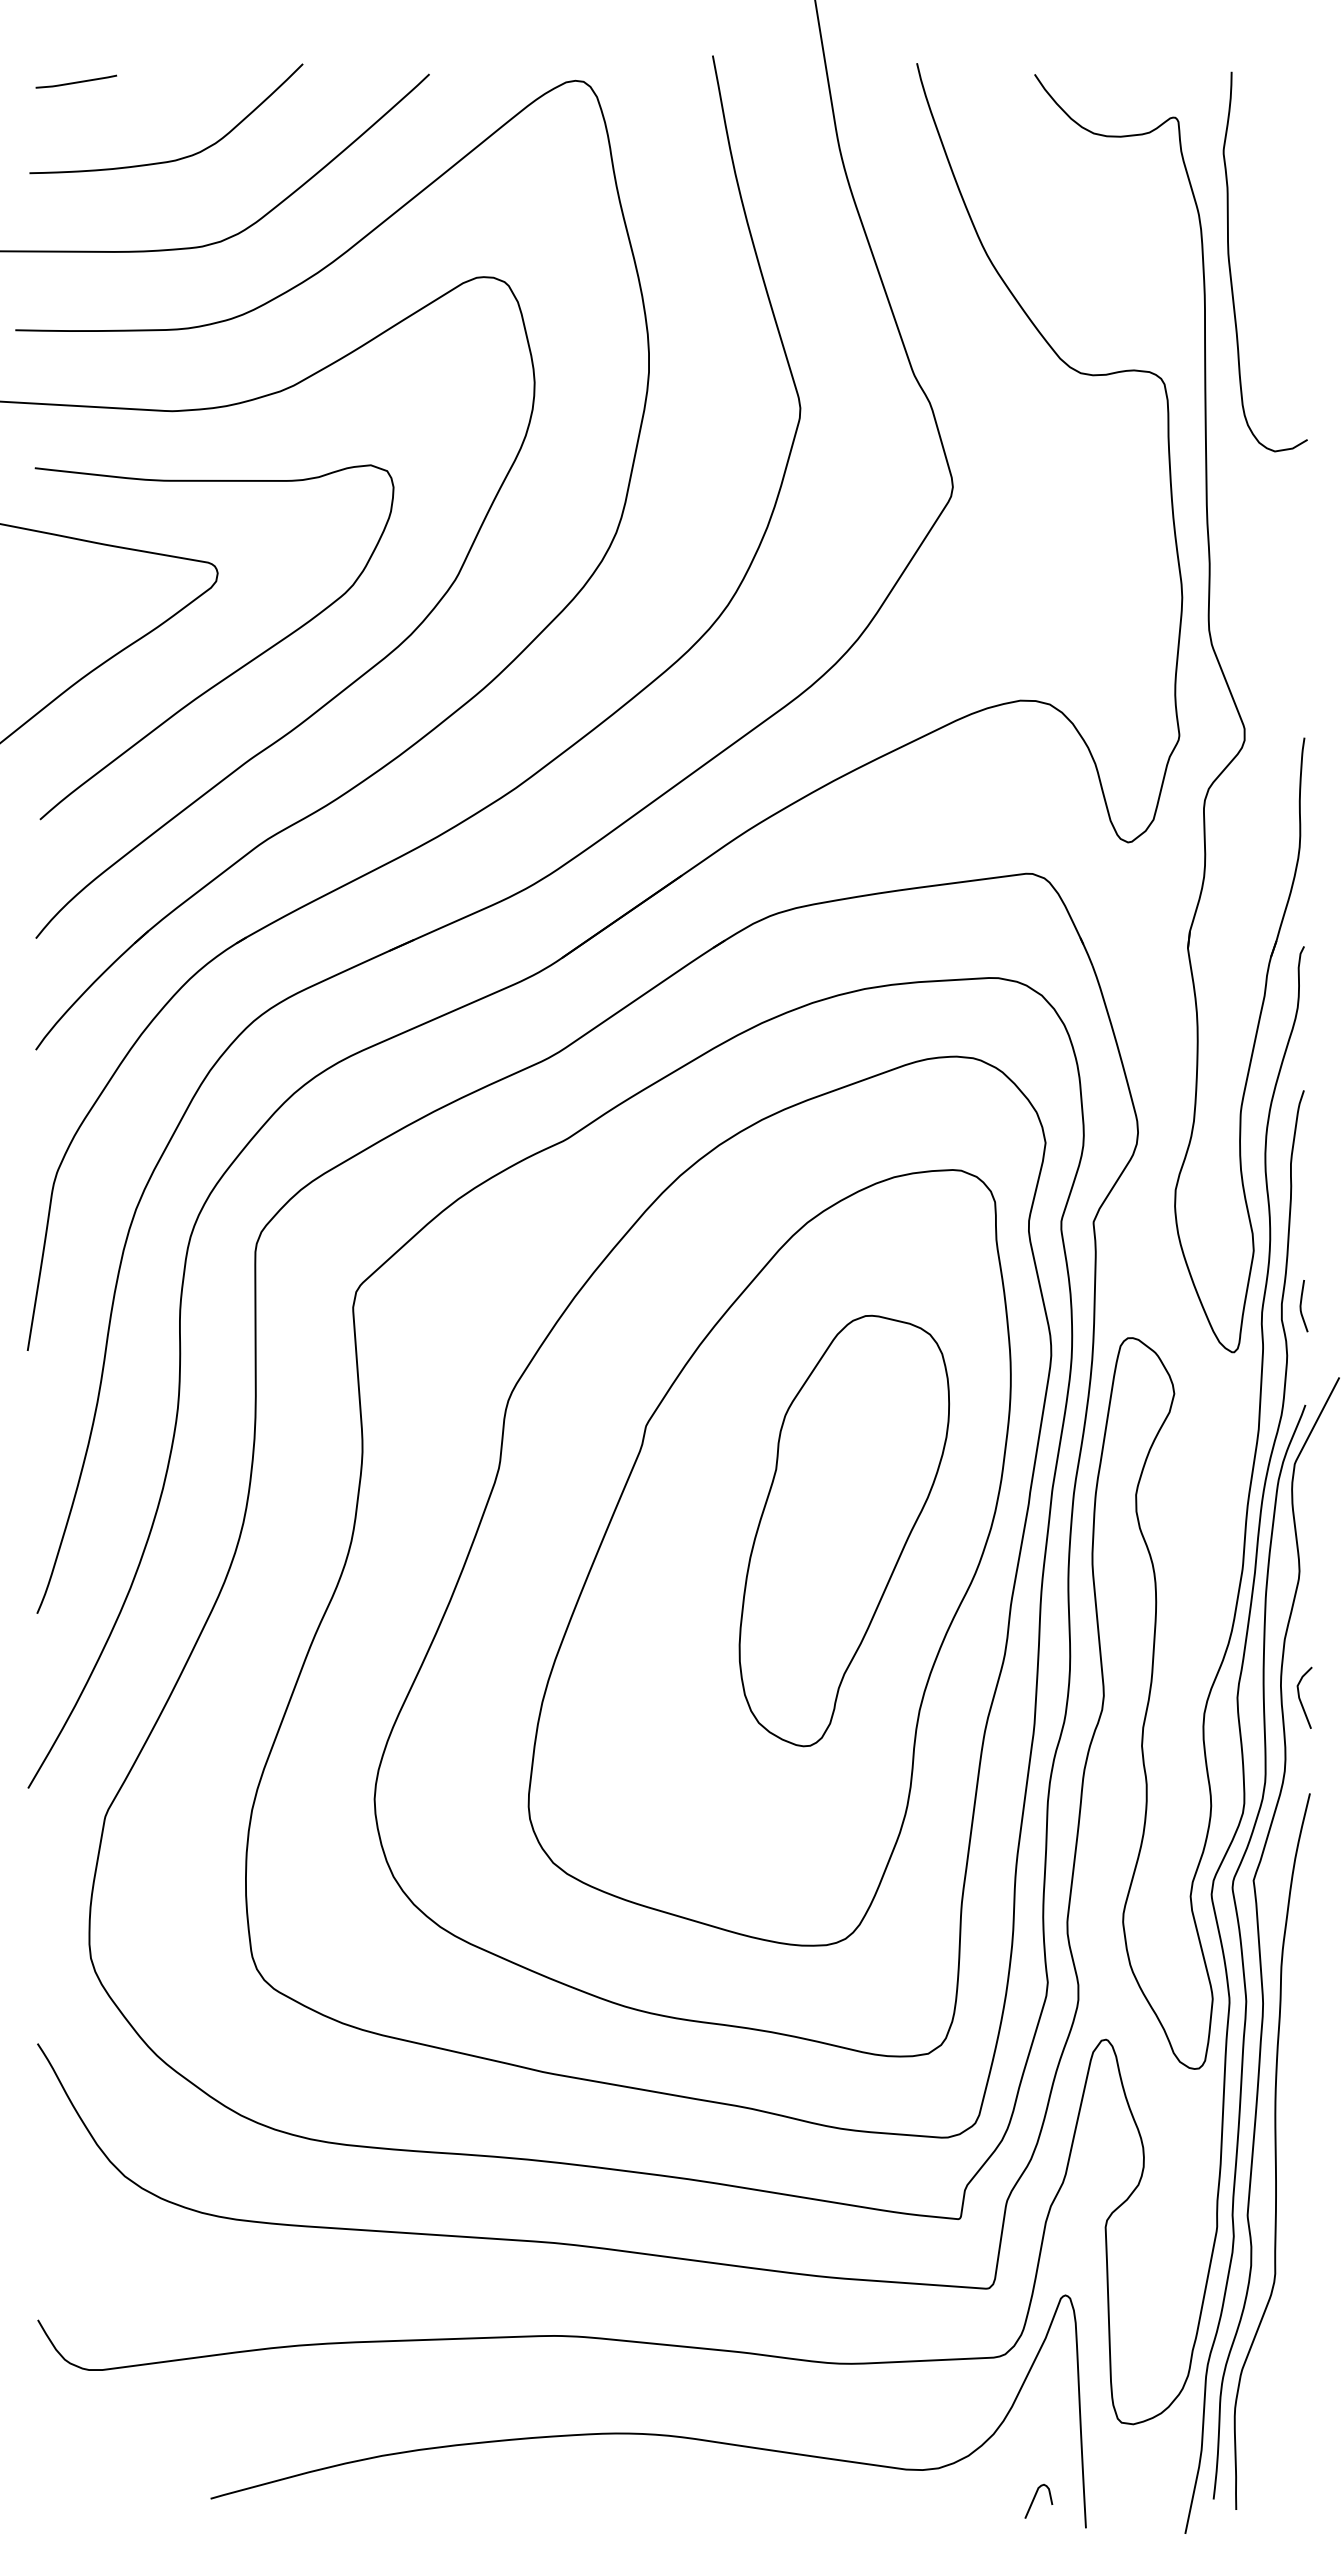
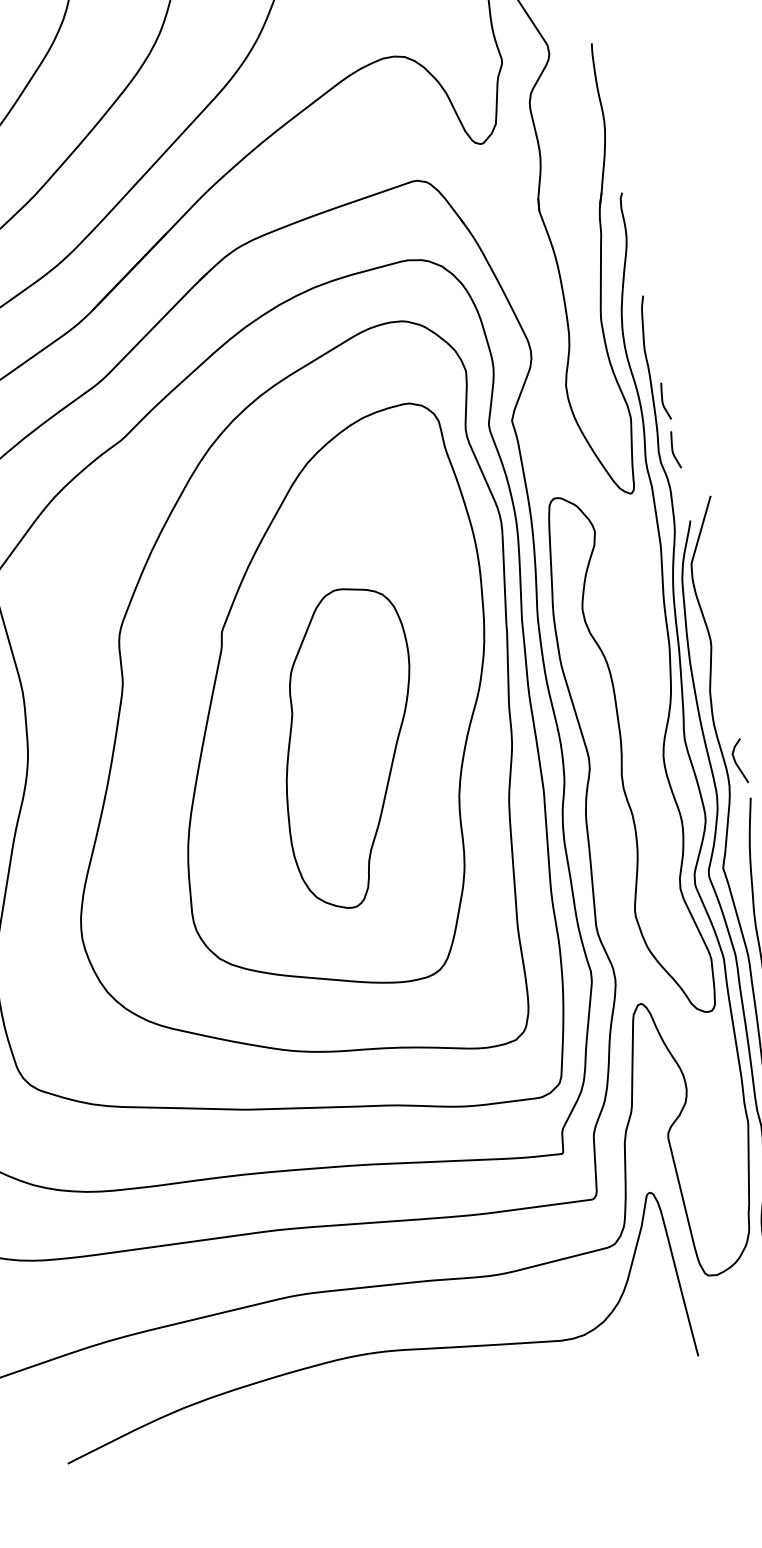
curve: (1301, 1238) -> (663, 402), added
part: (843, 1530) -> (349, 747), moved
curve: (1300, 1697) -> (736, 762), moved
curve: (1034, 2500) -> (657, 1344), removed

